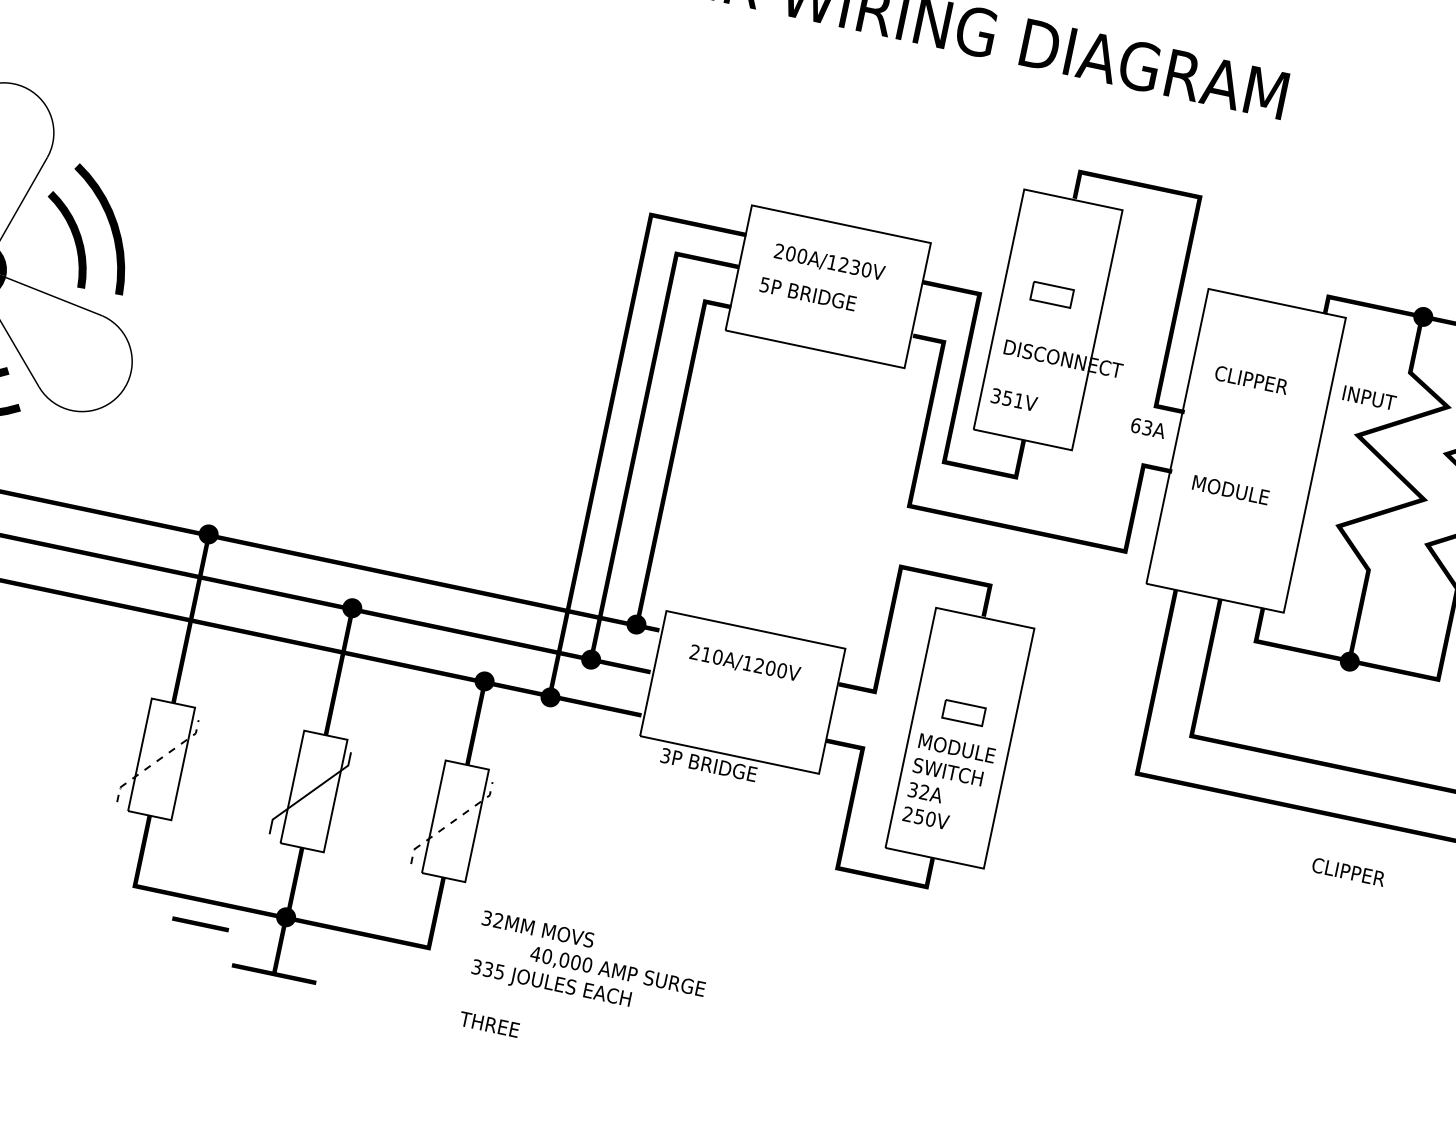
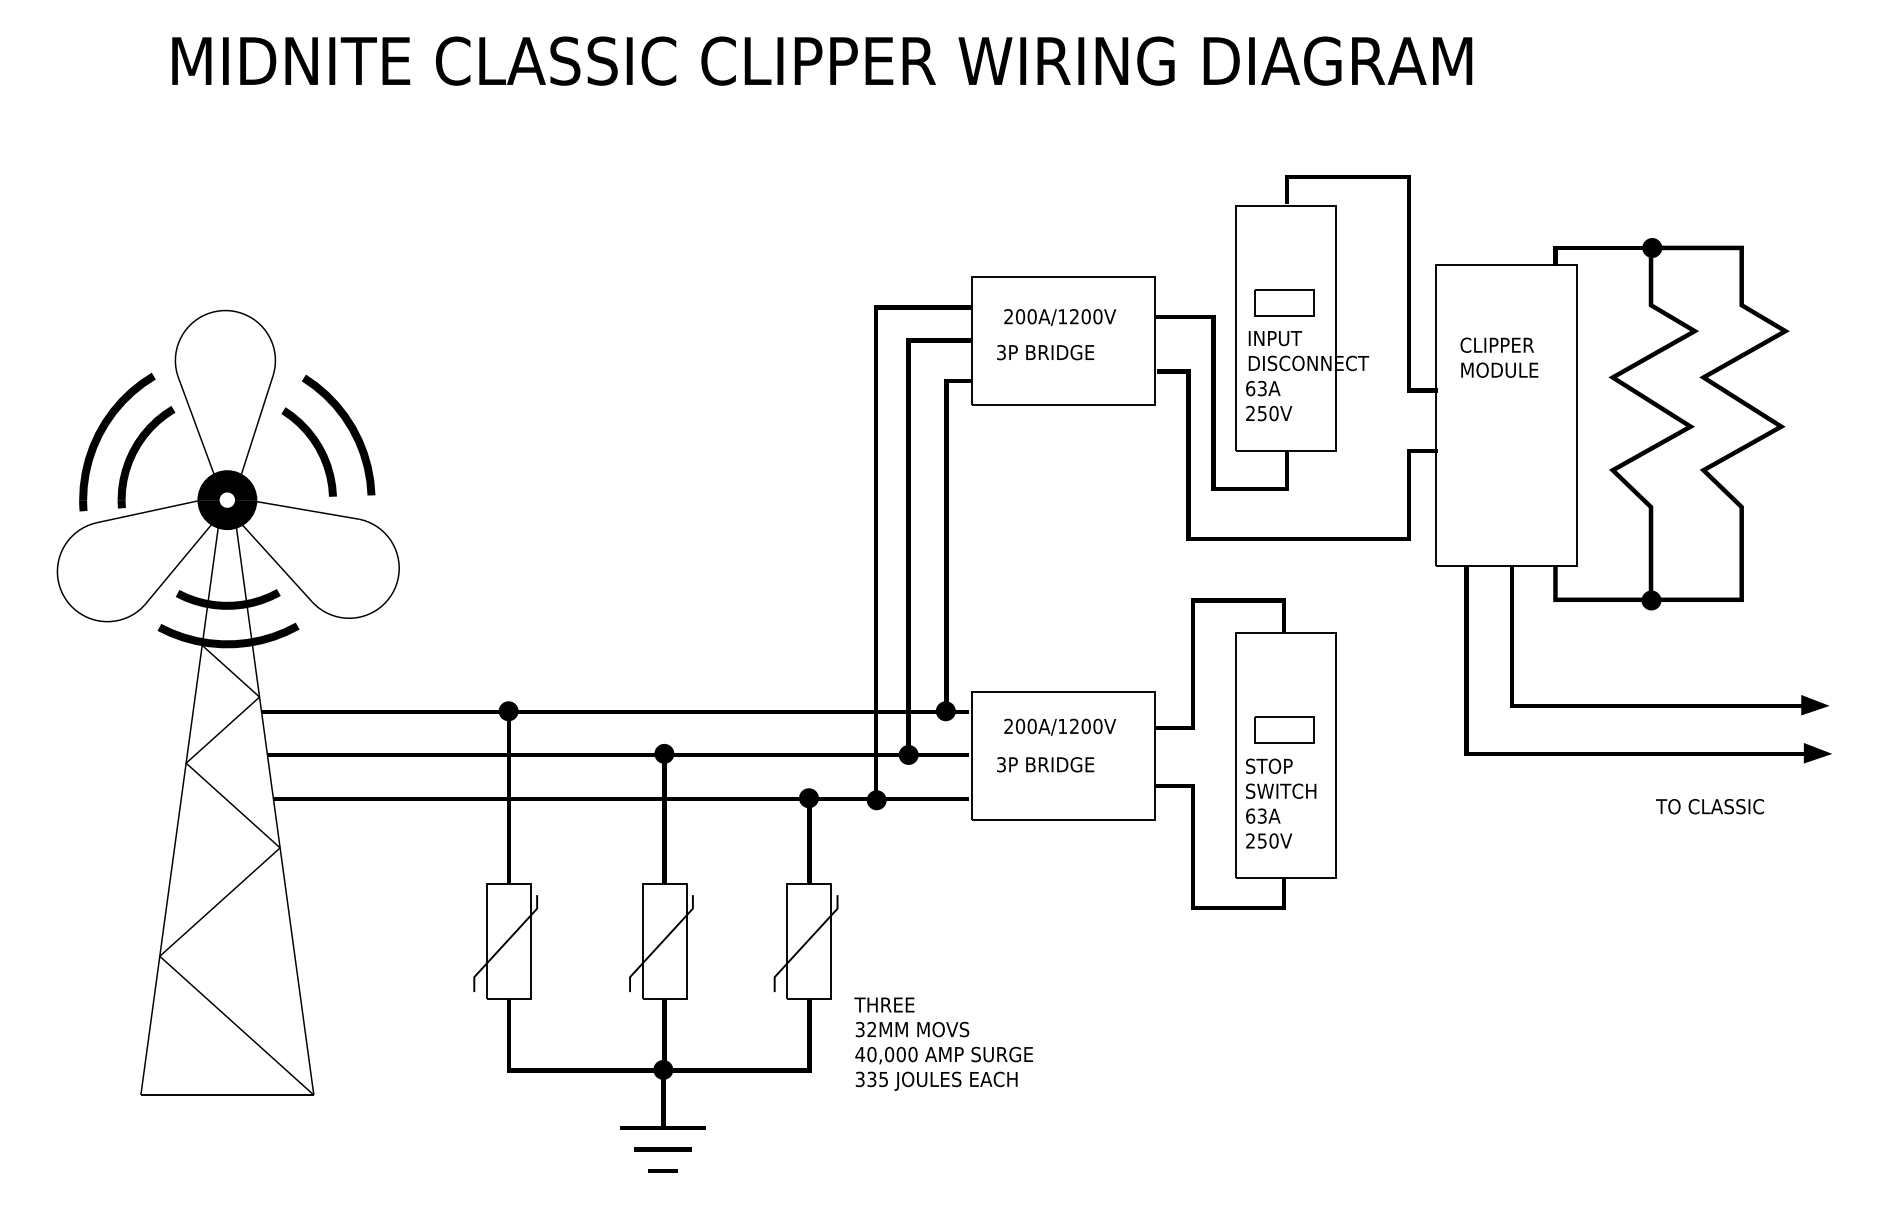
text: (854, 267) -> (1085, 316), 200A/1230V -> 200A/1200V
text: (765, 284) -> (1001, 351), 5P -> 3P
part: (1052, 294) -> (1284, 302), size x1.43
text: (1007, 398) -> (1262, 413), 351V -> 250V
text: (1369, 398) -> (1275, 338), moved
text: (1148, 428) -> (1263, 388), moved
text: (1230, 489) -> (1499, 369), moved
text: (706, 654) -> (1020, 726), 210A/1200V -> 200A/1200V
part: (964, 712) -> (1284, 729), size x1.43
text: (956, 747) -> (1284, 765), MODULE -> STOP
line: (157, 761) -> (505, 943), dashed -> solid
text: (708, 764) -> (1045, 764), moved
text: (918, 790) -> (1256, 815), 32A -> 63A
line: (451, 822) -> (805, 943), dashed -> solid
text: (1364, 875) -> (1709, 806), CLIPPER -> TO CLASSIC
line: (199, 924) -> (662, 1149), moved
text: (617, 972) -> (943, 1055), moved
line: (264, 1015) -> (662, 1170), added
text: (489, 1024) -> (884, 1004), moved

